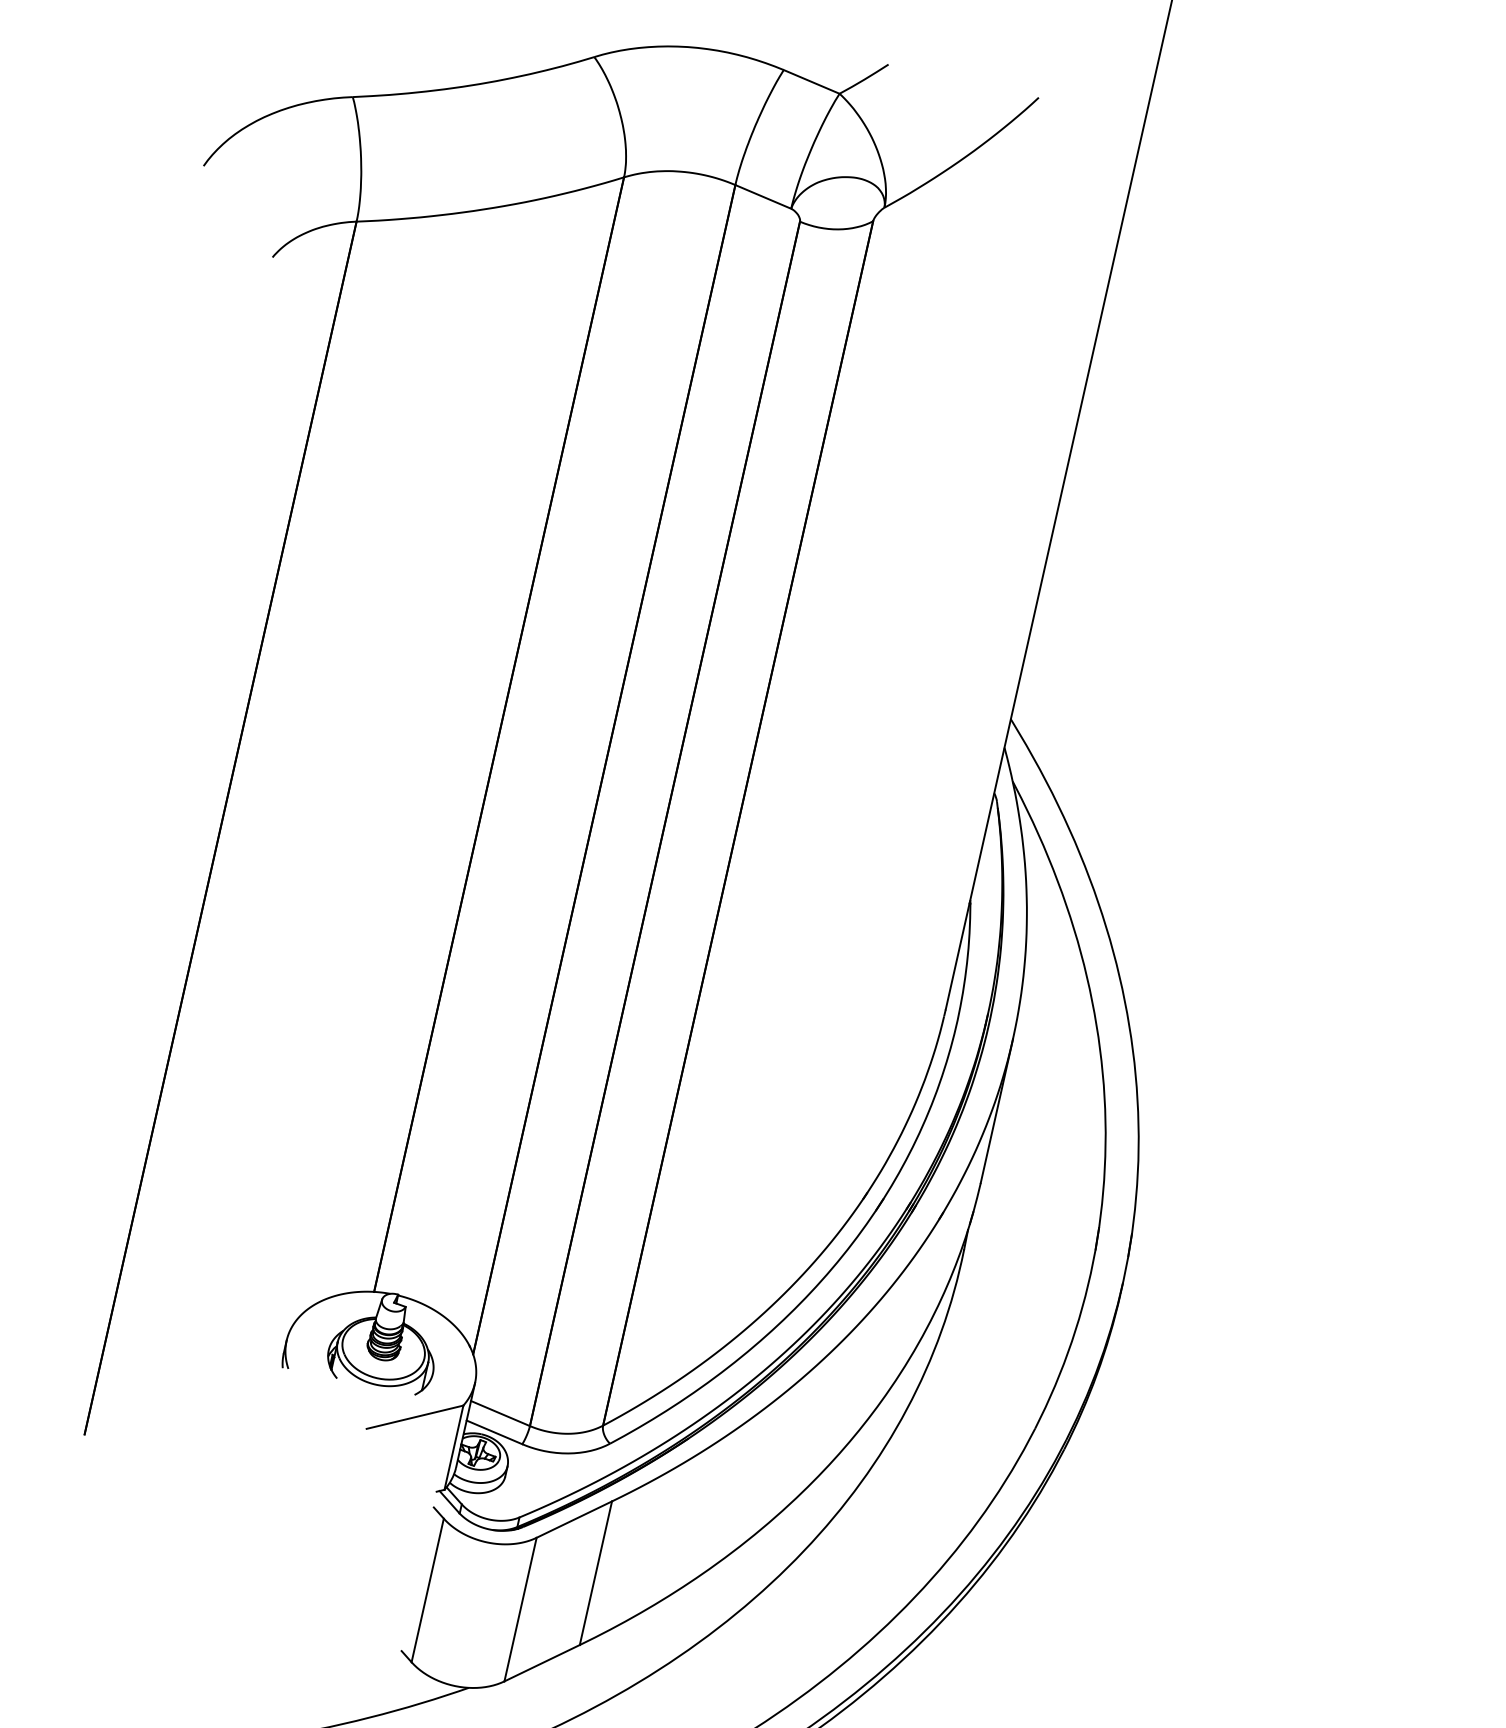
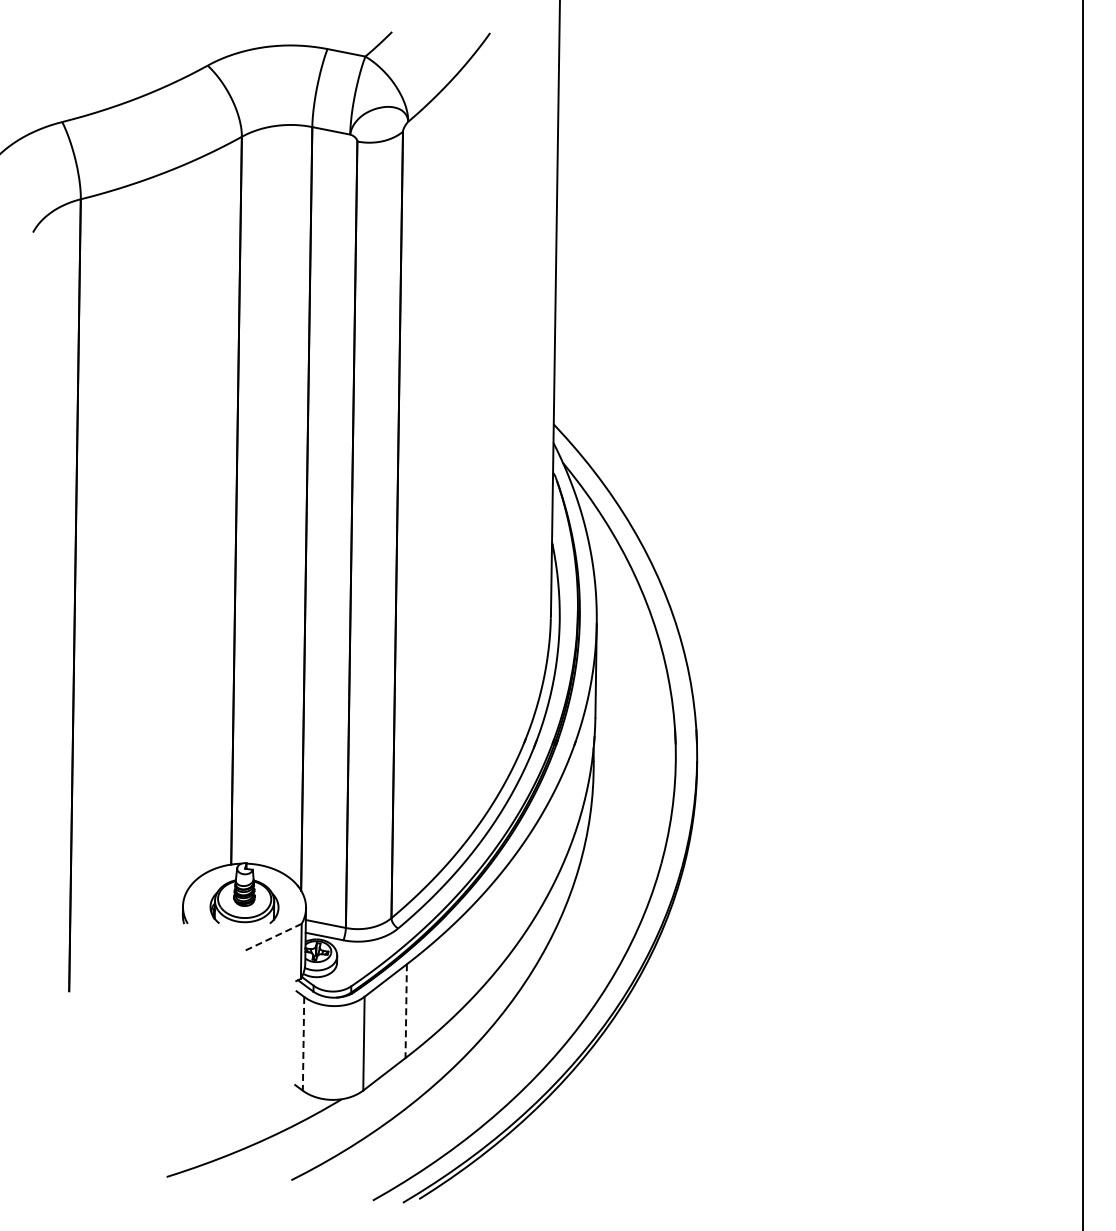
line: (415, 1417) -> (273, 937), solid -> dashed
line: (596, 1573) -> (406, 1011), solid -> dashed
line: (427, 1589) -> (303, 1043), solid -> dashed

